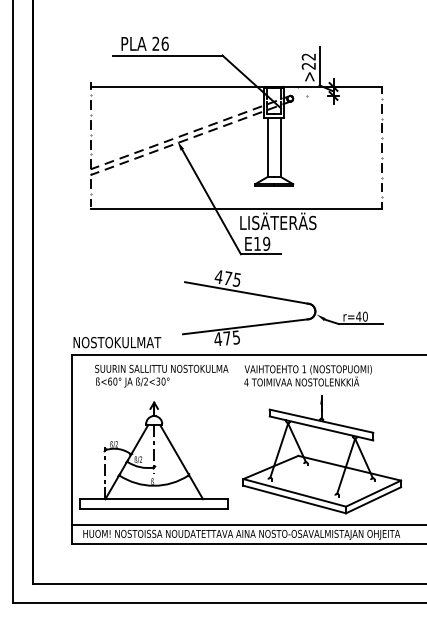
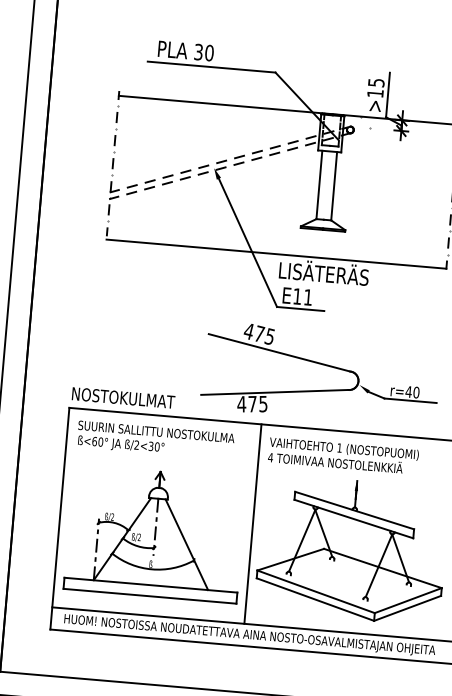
text: (160, 43) -> (204, 52), 26 -> 30
text: (308, 61) -> (375, 88), >22 -> >15
text: (266, 243) -> (308, 296), E19 -> E11
text: (161, 375) -> (155, 439), moved
line: (236, 439) -> (253, 523), added

